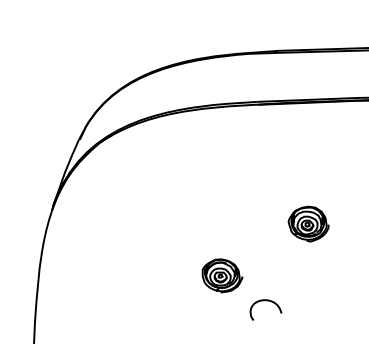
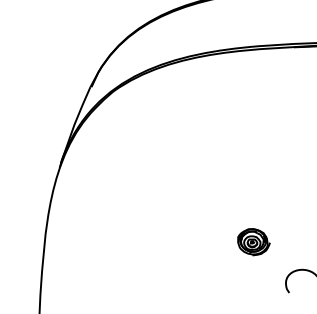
part: (222, 275) -> (253, 241), size x0.7

